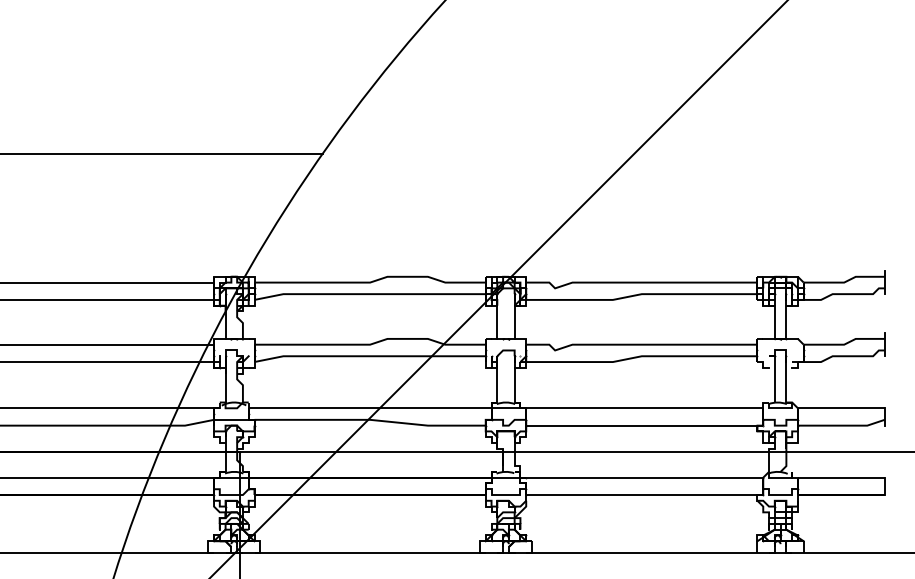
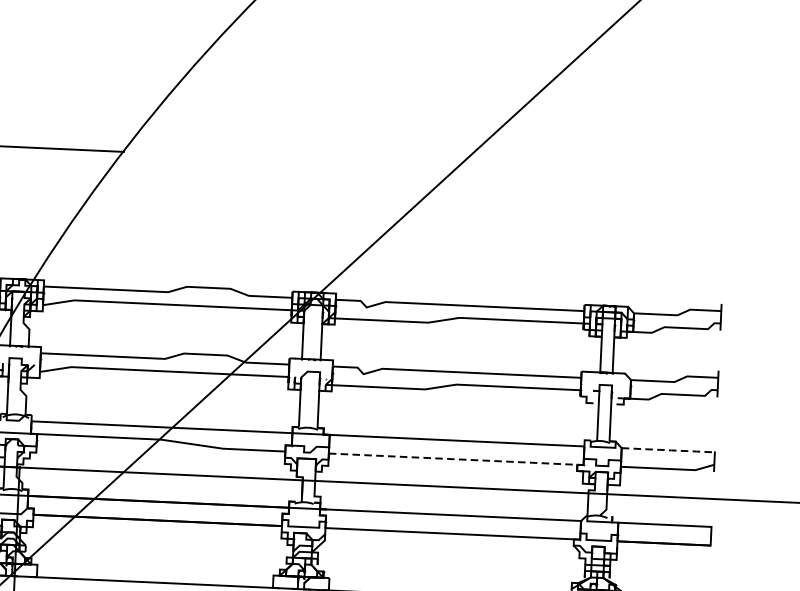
line: (843, 408) -> (670, 450), solid -> dashed
line: (644, 425) -> (455, 459), solid -> dashed

